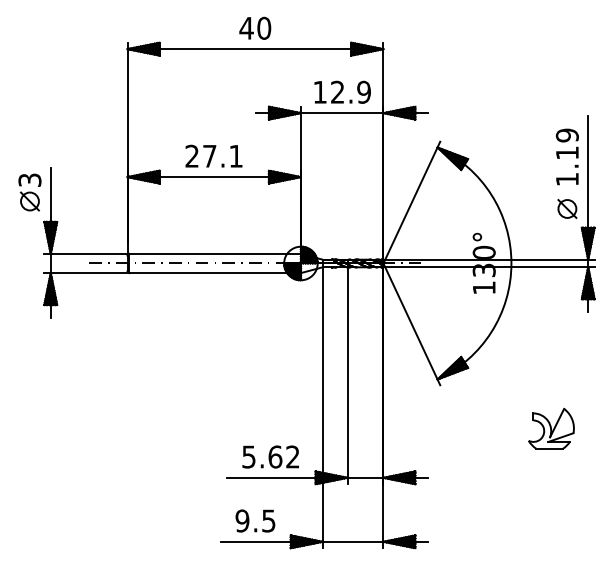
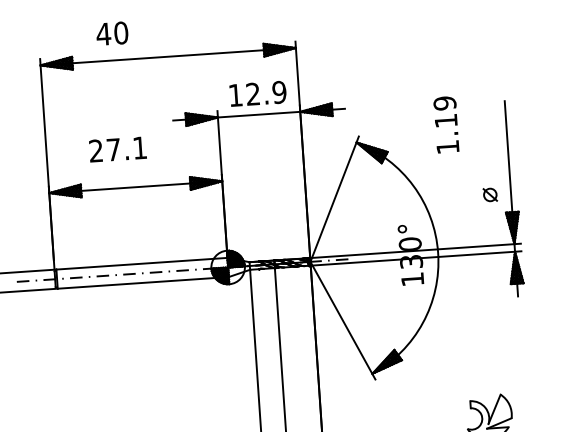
text: (255, 27) -> (112, 32), moved
text: (213, 155) -> (117, 148), moved
text: (566, 156) -> (445, 124), moved
part: (567, 208) -> (490, 194), size x0.7

